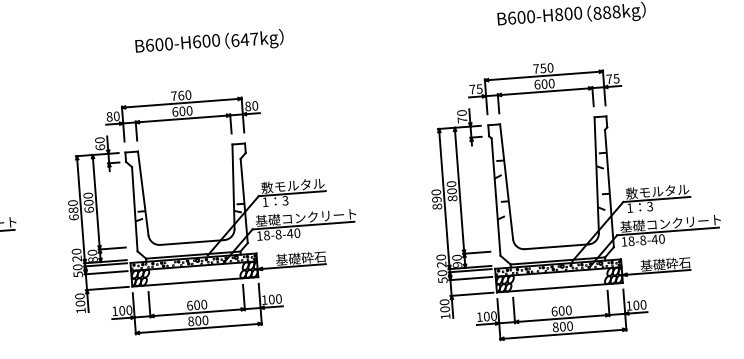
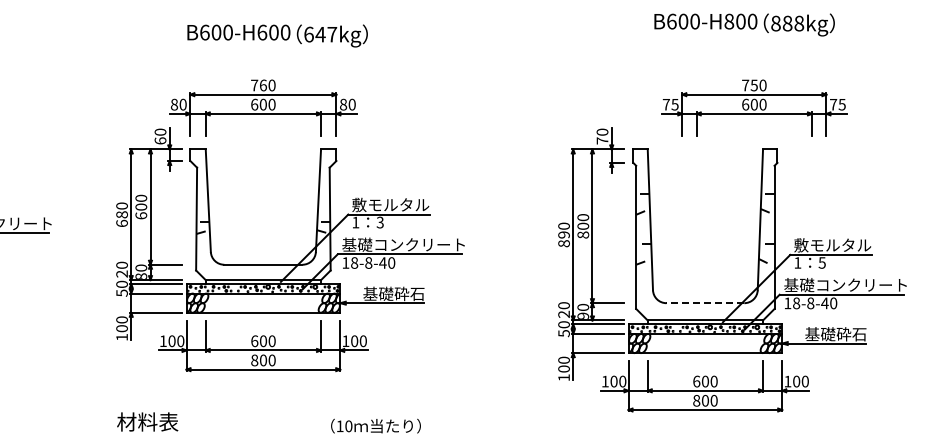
text: (209, 43) -> (277, 35), moved
part: (544, 86) -> (754, 107), moved
text: (650, 206) -> (822, 262), 3 -> 5
line: (556, 247) -> (705, 303), solid -> dashed

